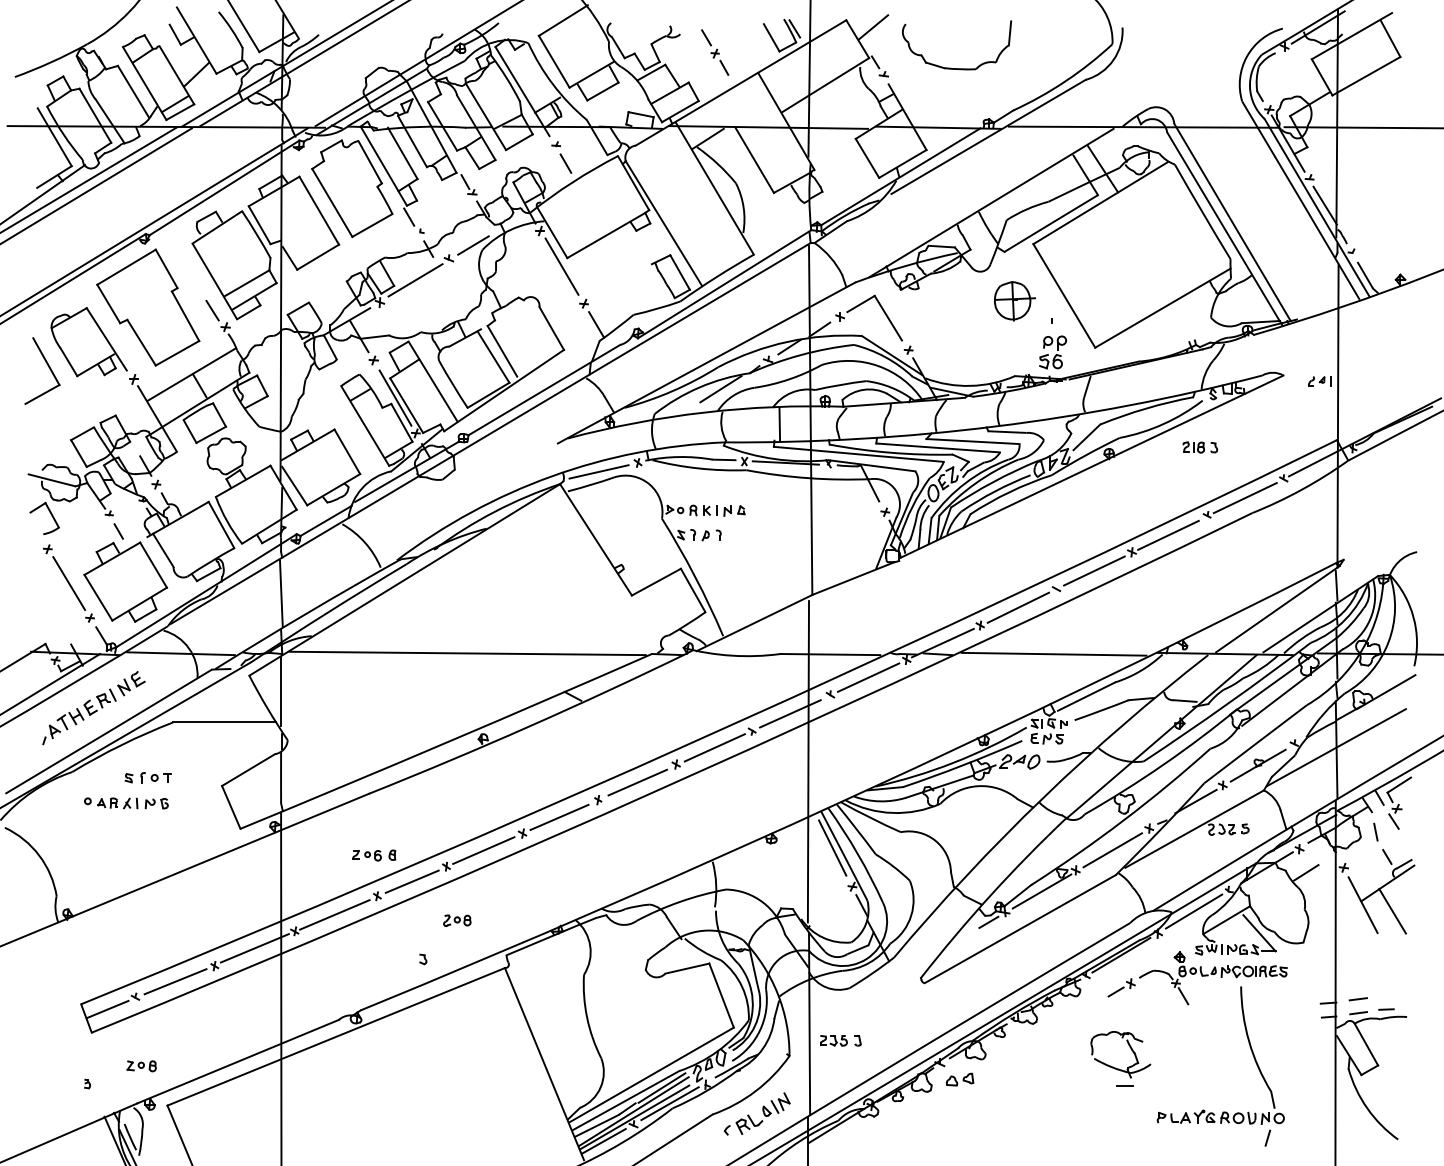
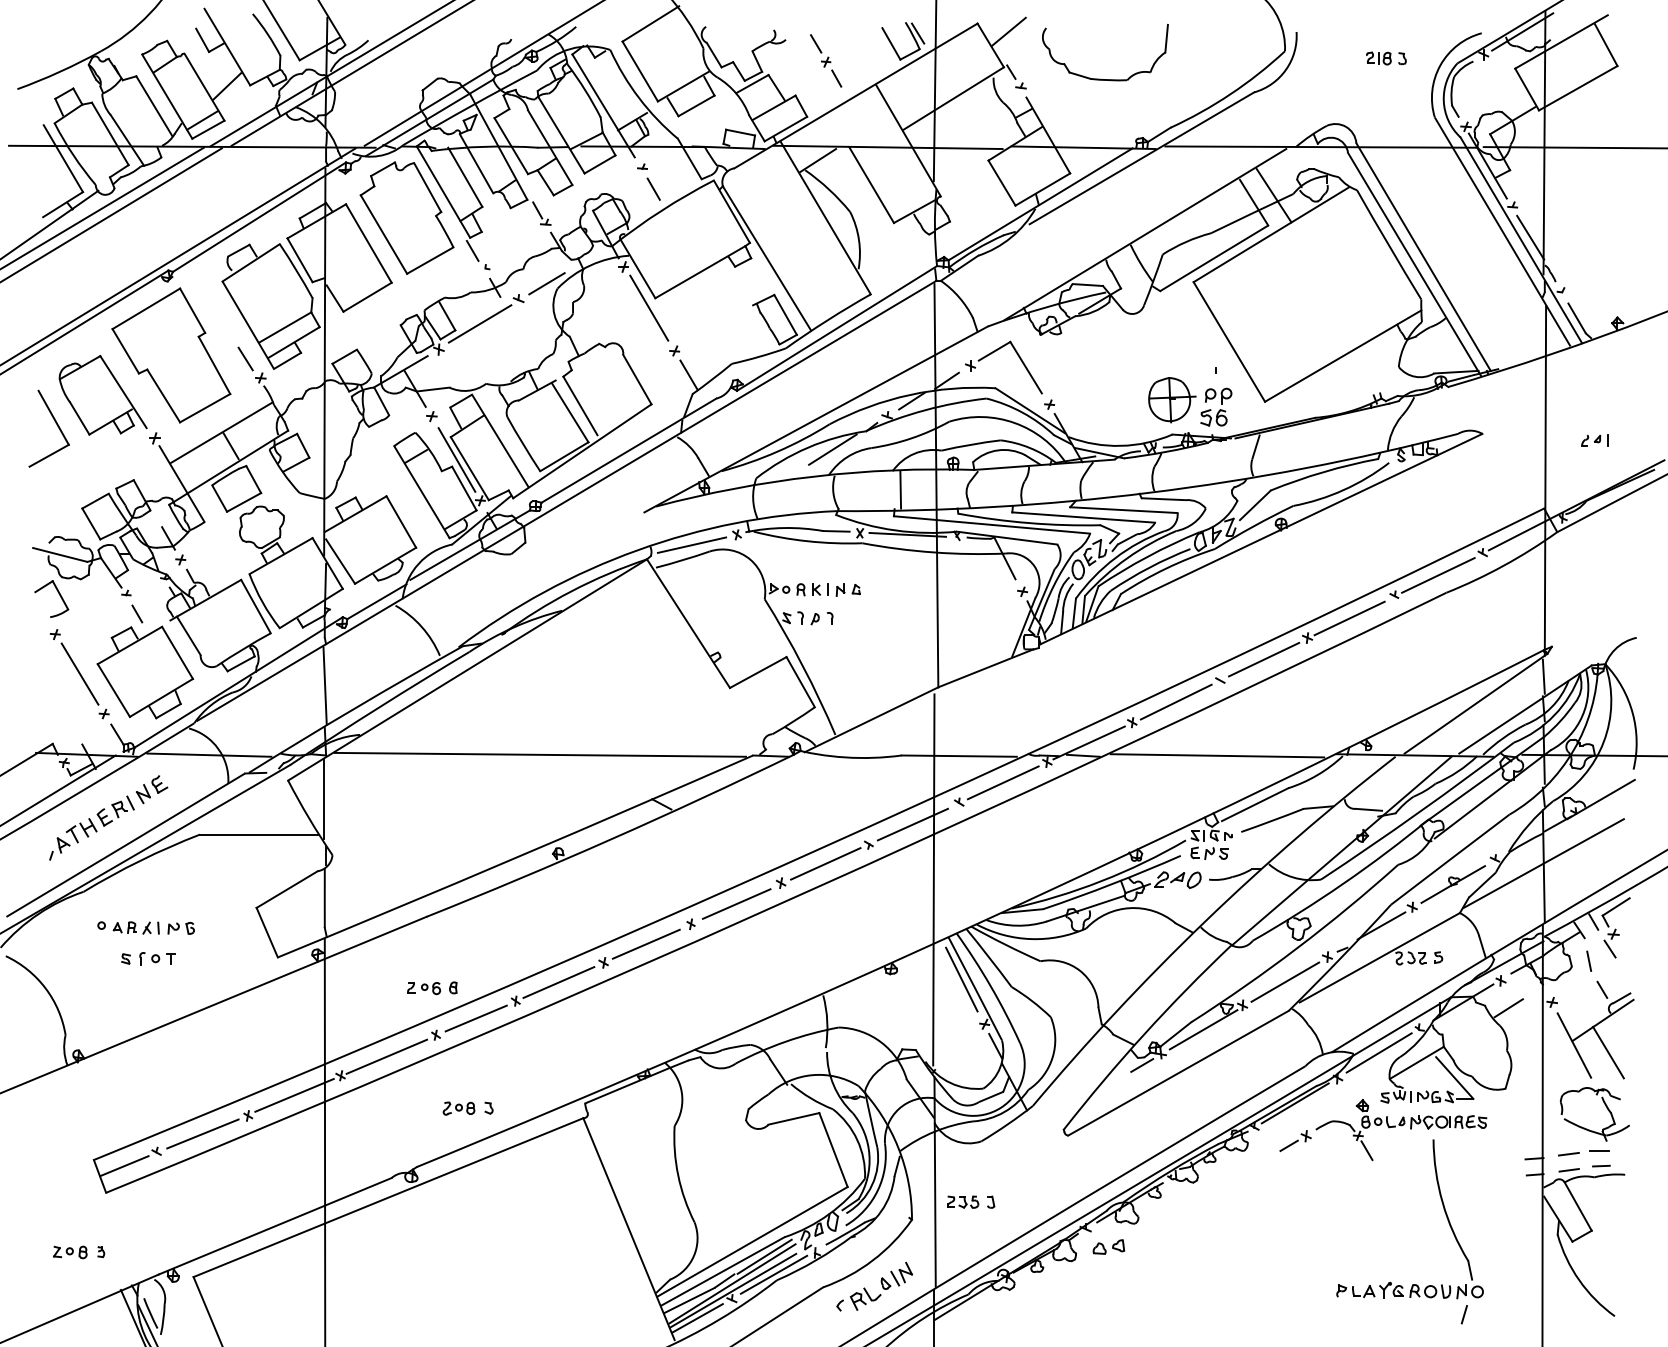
part: (1014, 301) -> (1171, 400), moved
part: (1319, 381) -> (1594, 440), moved
part: (1200, 447) -> (1386, 58), moved
part: (147, 777) -> (147, 958), moved
part: (457, 920) -> (459, 1108), moved
part: (141, 1066) -> (70, 1252), moved
part: (1118, 1068) -> (1592, 1130), moved

